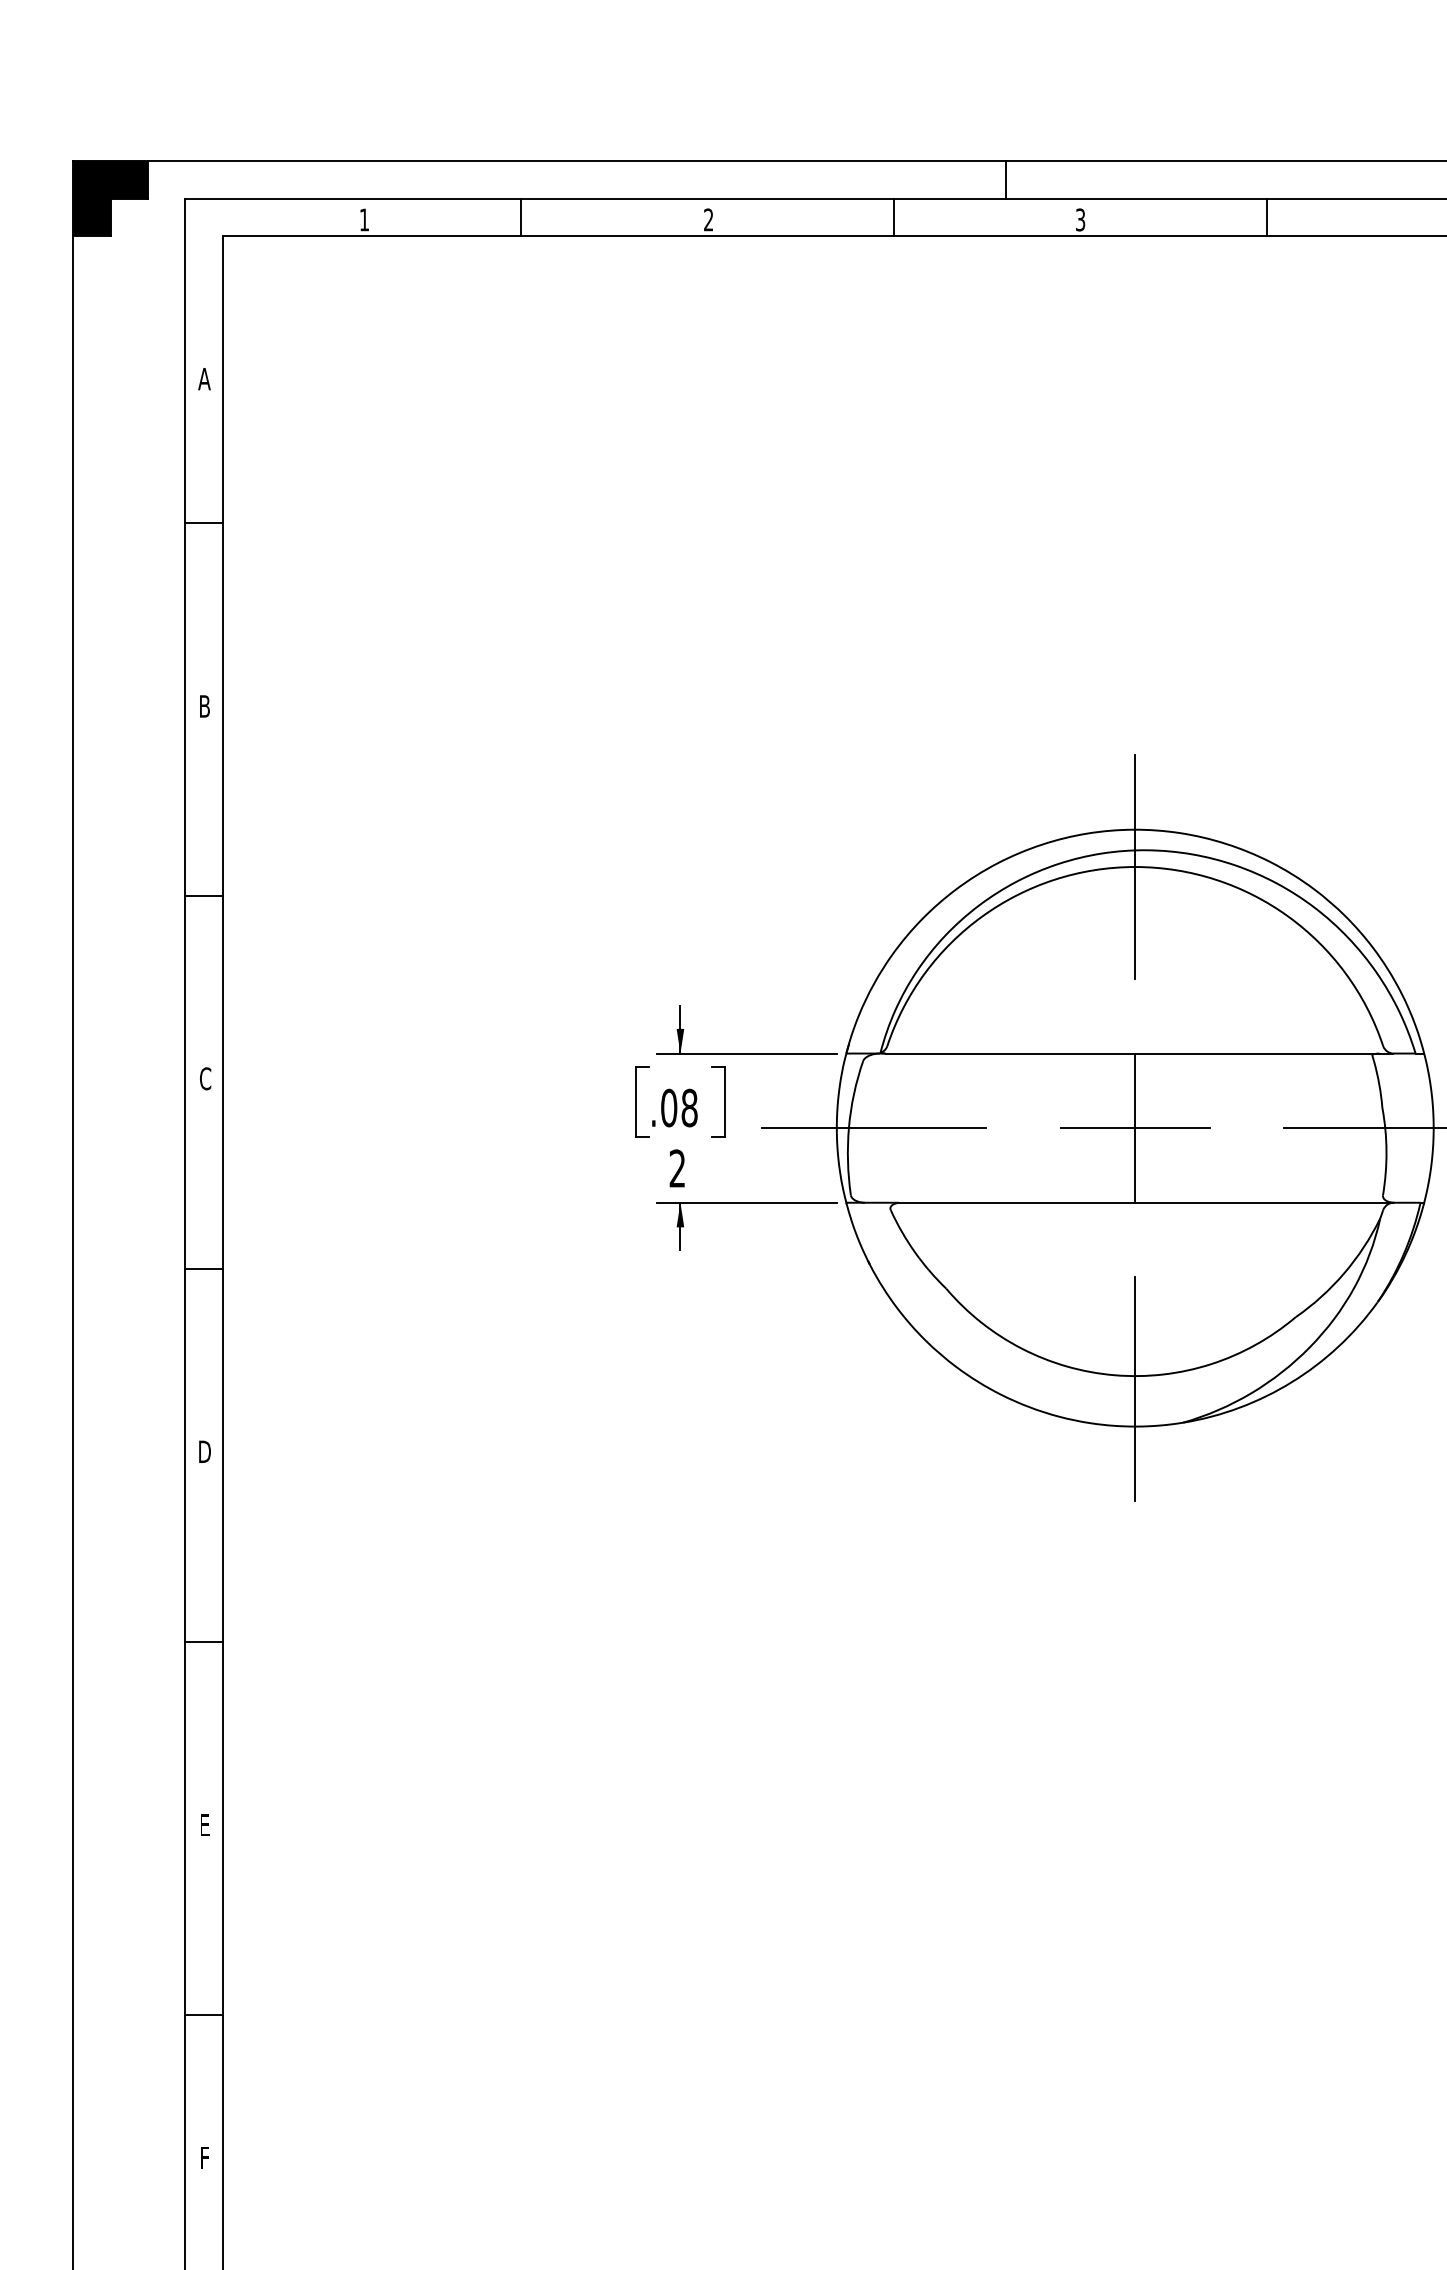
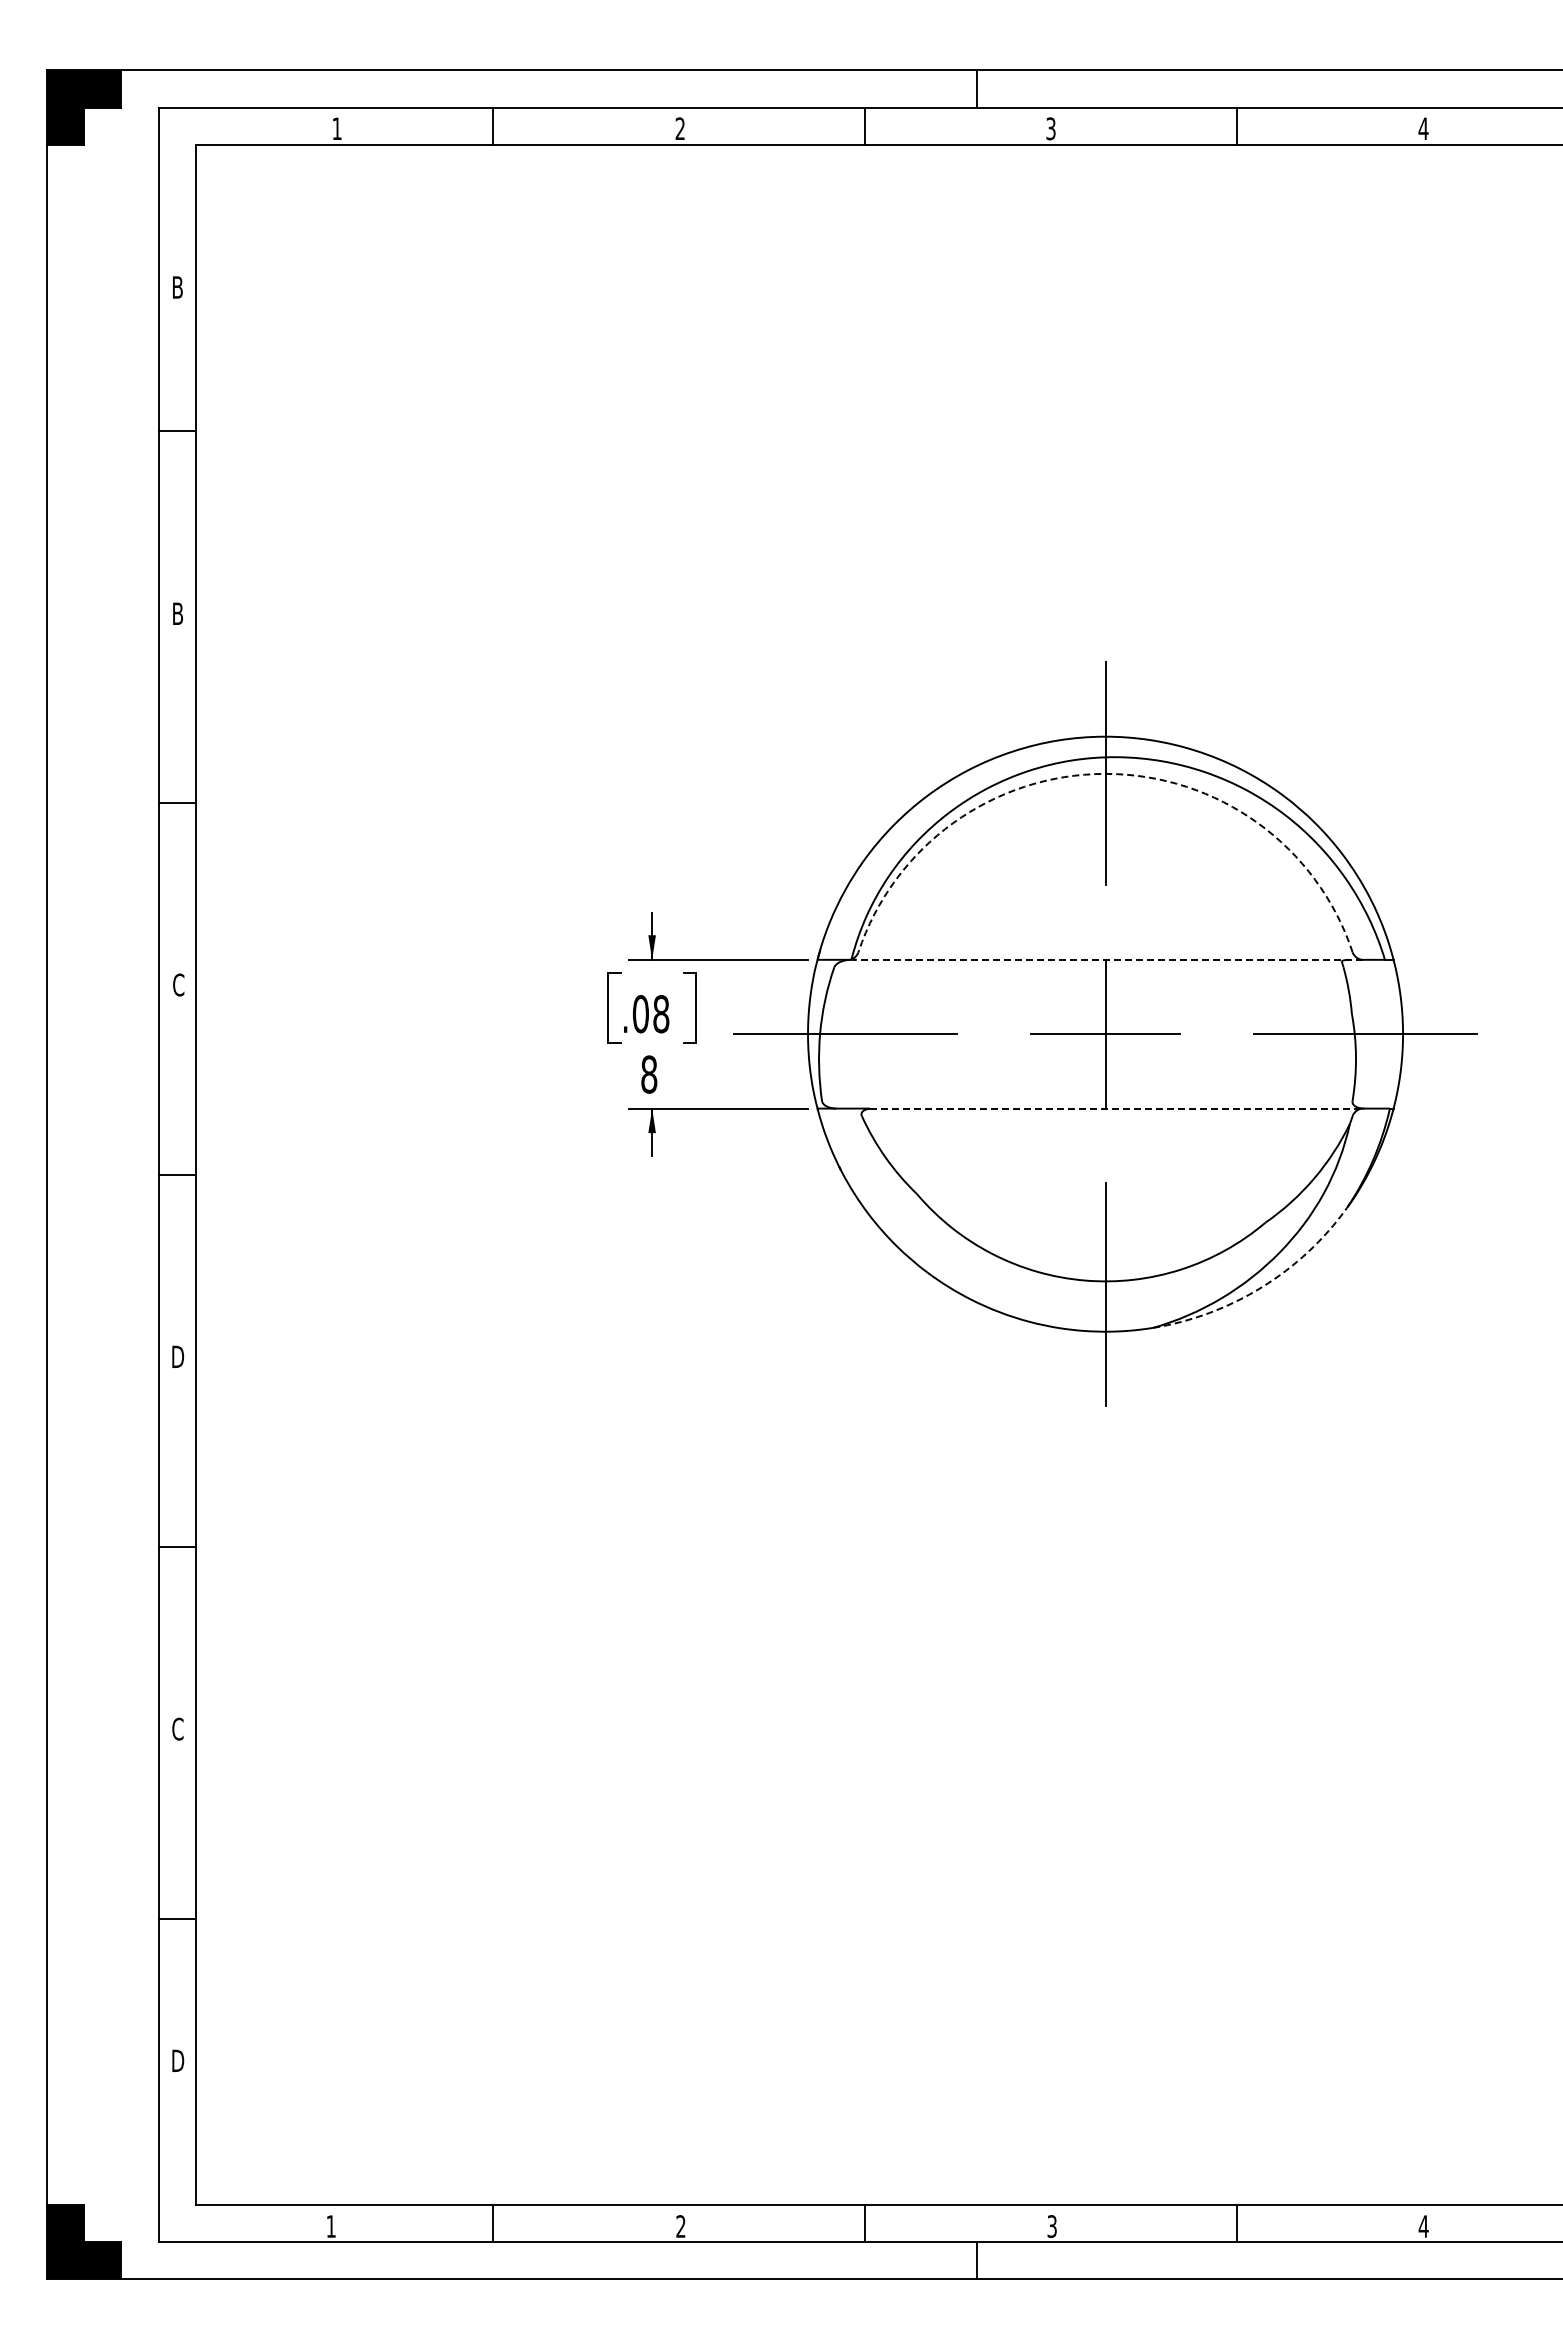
text: (204, 379) -> (177, 287), A -> B
arc: (1135, 866) -> (1105, 773), solid -> dashed
line: (1139, 1053) -> (1109, 959), solid -> dashed
text: (677, 1168) -> (649, 1074), 2 -> 8
line: (1146, 1202) -> (1116, 1108), solid -> dashed
arc: (1291, 1382) -> (1261, 1287), solid -> dashed
text: (204, 1824) -> (177, 1728), E -> C
text: (205, 2157) -> (178, 2060), F -> D

